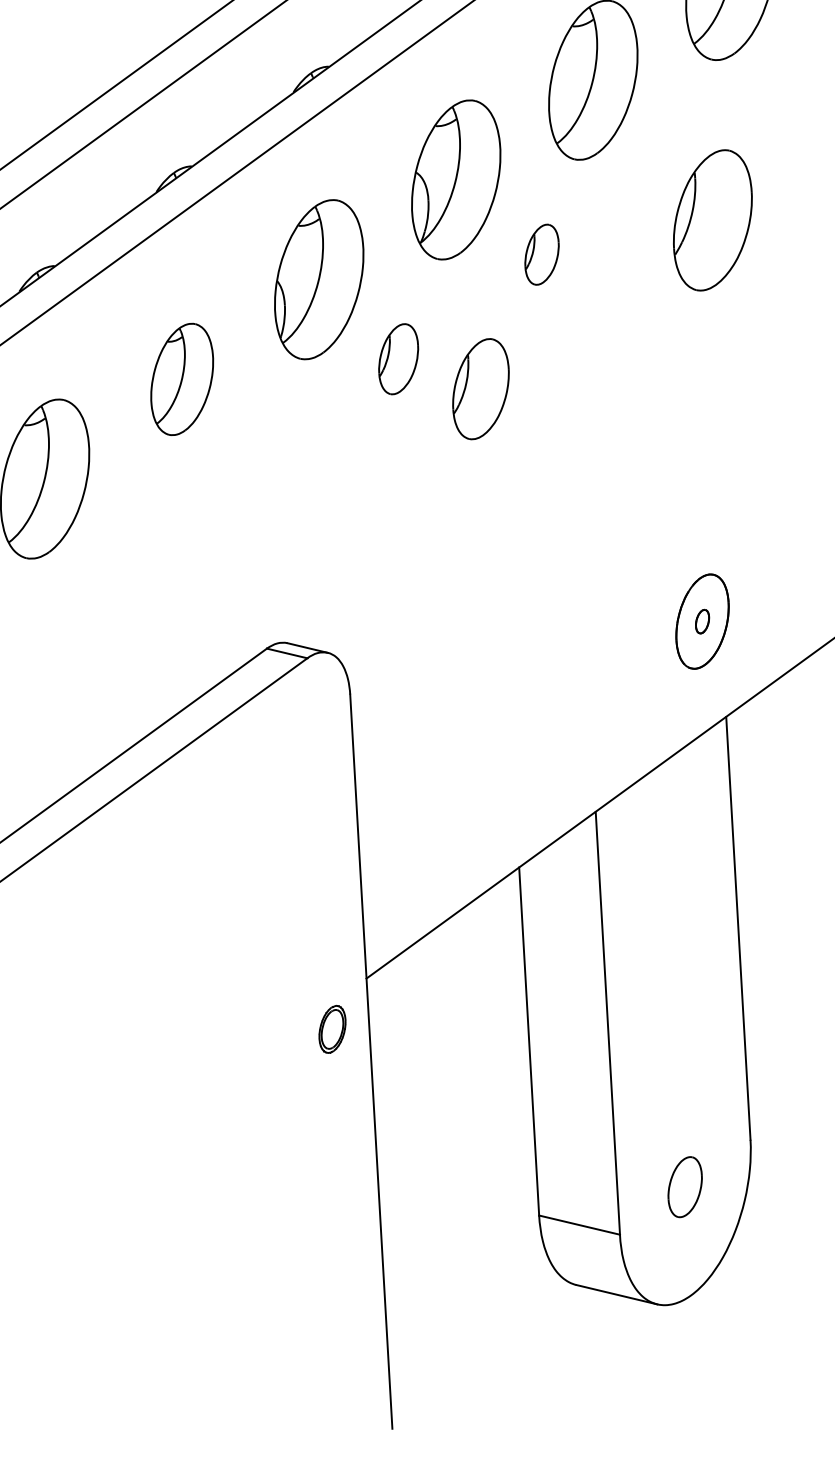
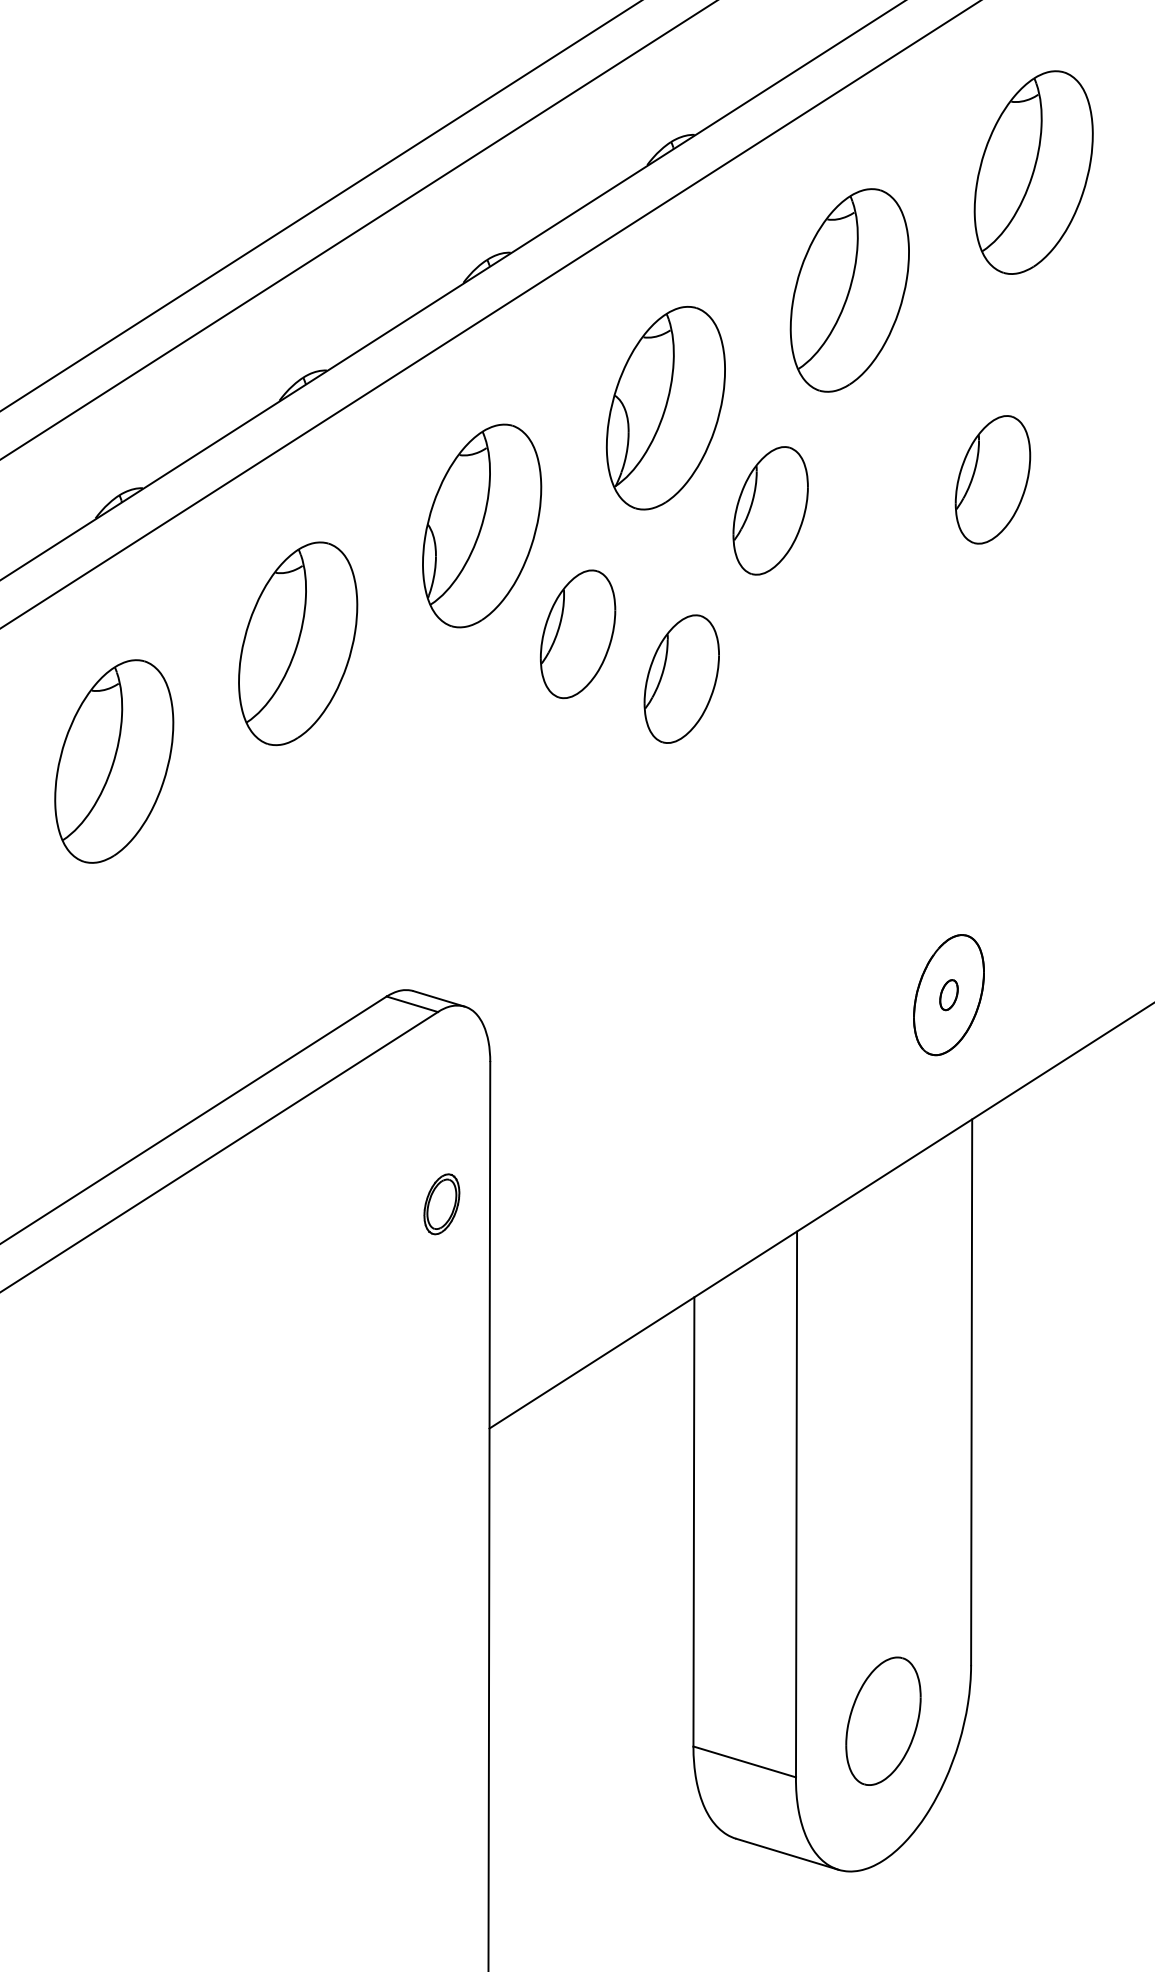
part: (712, 220) -> (992, 479), size x0.71
part: (541, 254) -> (770, 510), size x1.67
part: (398, 359) -> (578, 634), size x1.43
part: (182, 379) -> (298, 643), size x1.43
part: (332, 1029) -> (441, 1204), moved
part: (685, 1186) -> (883, 1720), size x1.67

